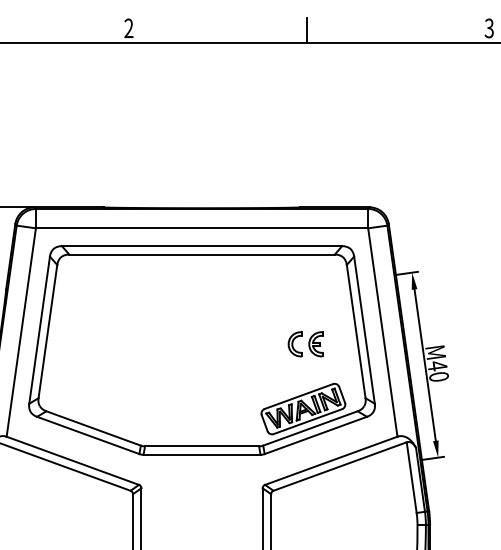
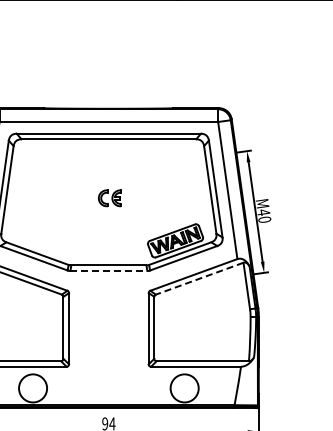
part: (304, 344) -> (109, 198), moved
line: (203, 454) -> (109, 270), solid -> dashed
line: (339, 466) -> (199, 278), solid -> dashed

